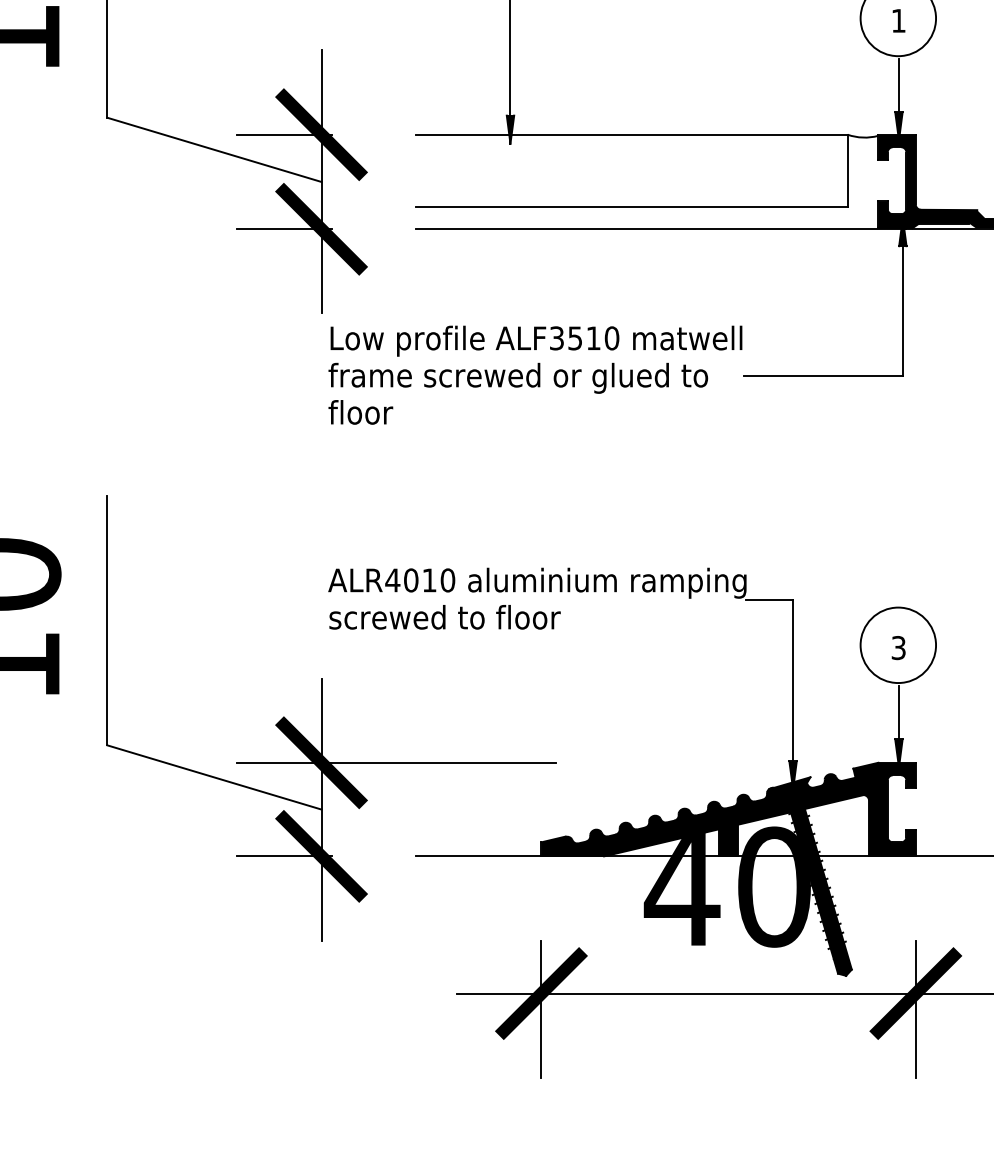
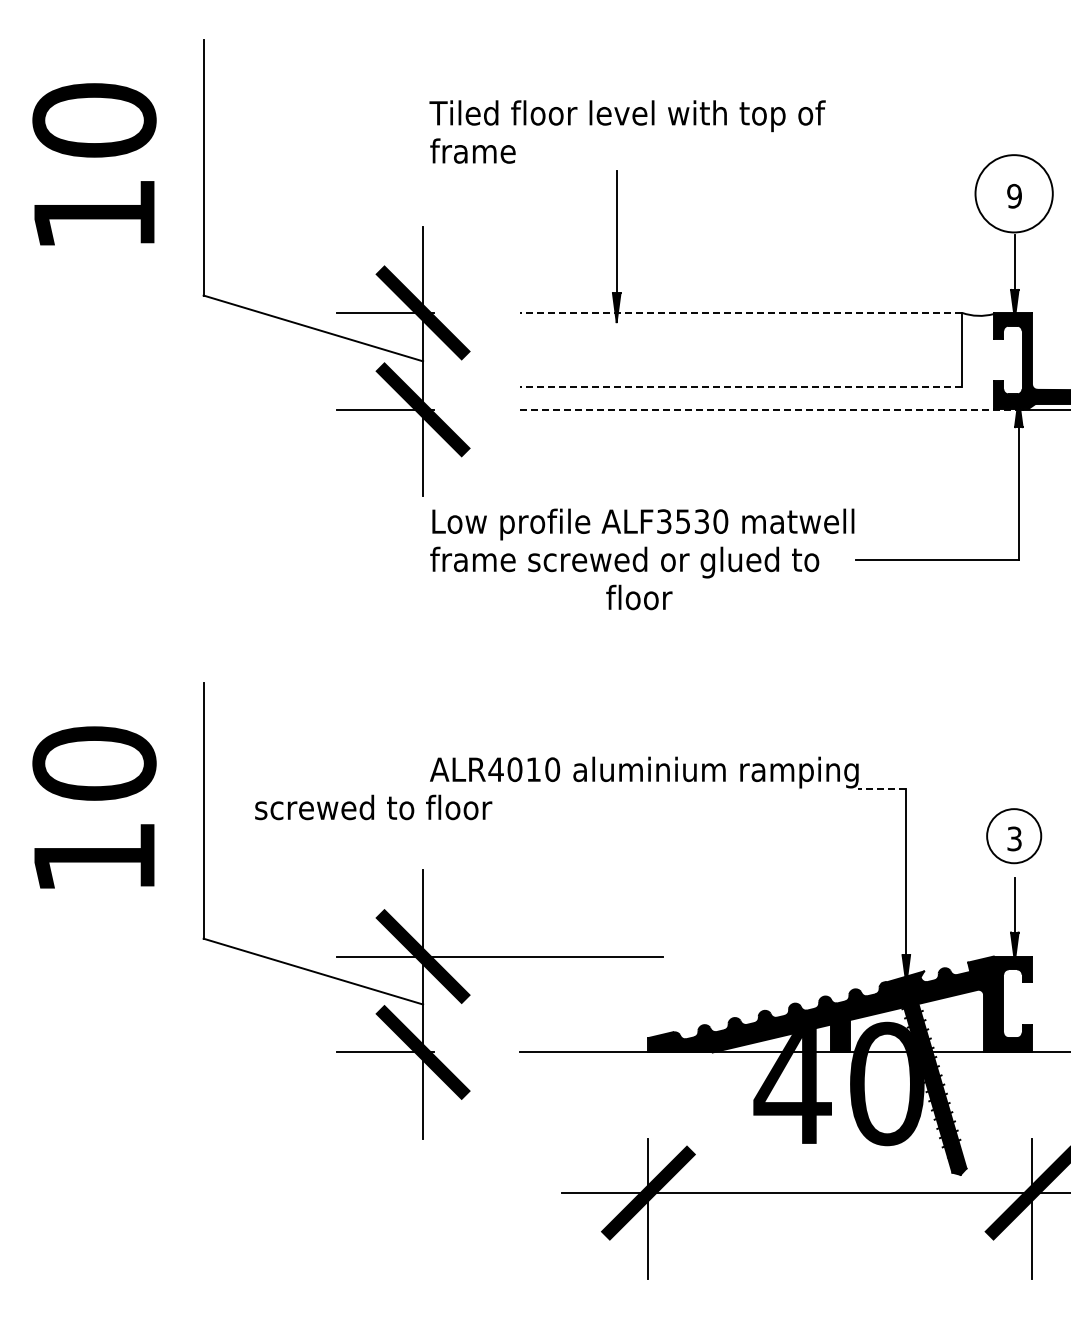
text: (898, 20) -> (1014, 195), 1 -> 9
line: (631, 134) -> (740, 312), solid -> dashed
line: (631, 206) -> (740, 386), solid -> dashed
line: (661, 228) -> (771, 409), solid -> dashed
text: (593, 338) -> (701, 521), ALF3510 -> ALF3530
text: (360, 412) -> (639, 597), moved
line: (768, 599) -> (881, 789), solid -> dashed
text: (444, 617) -> (373, 807), moved
circle: (897, 644) -> (1013, 835), size x0.7

